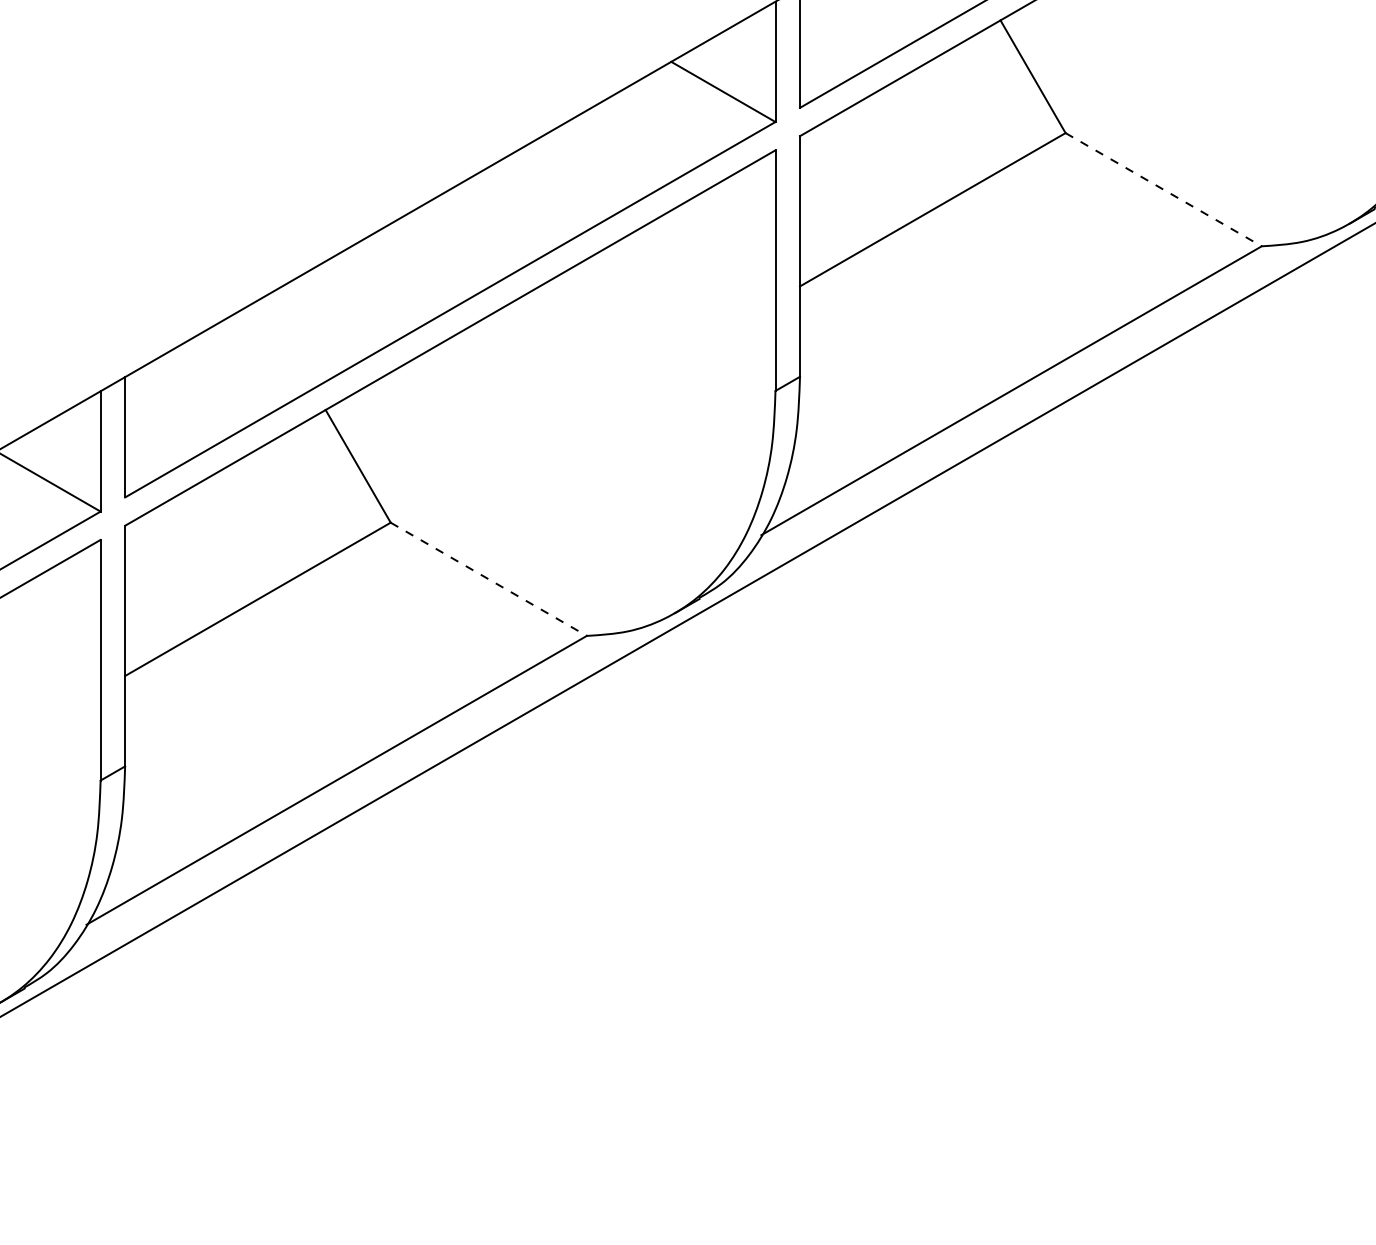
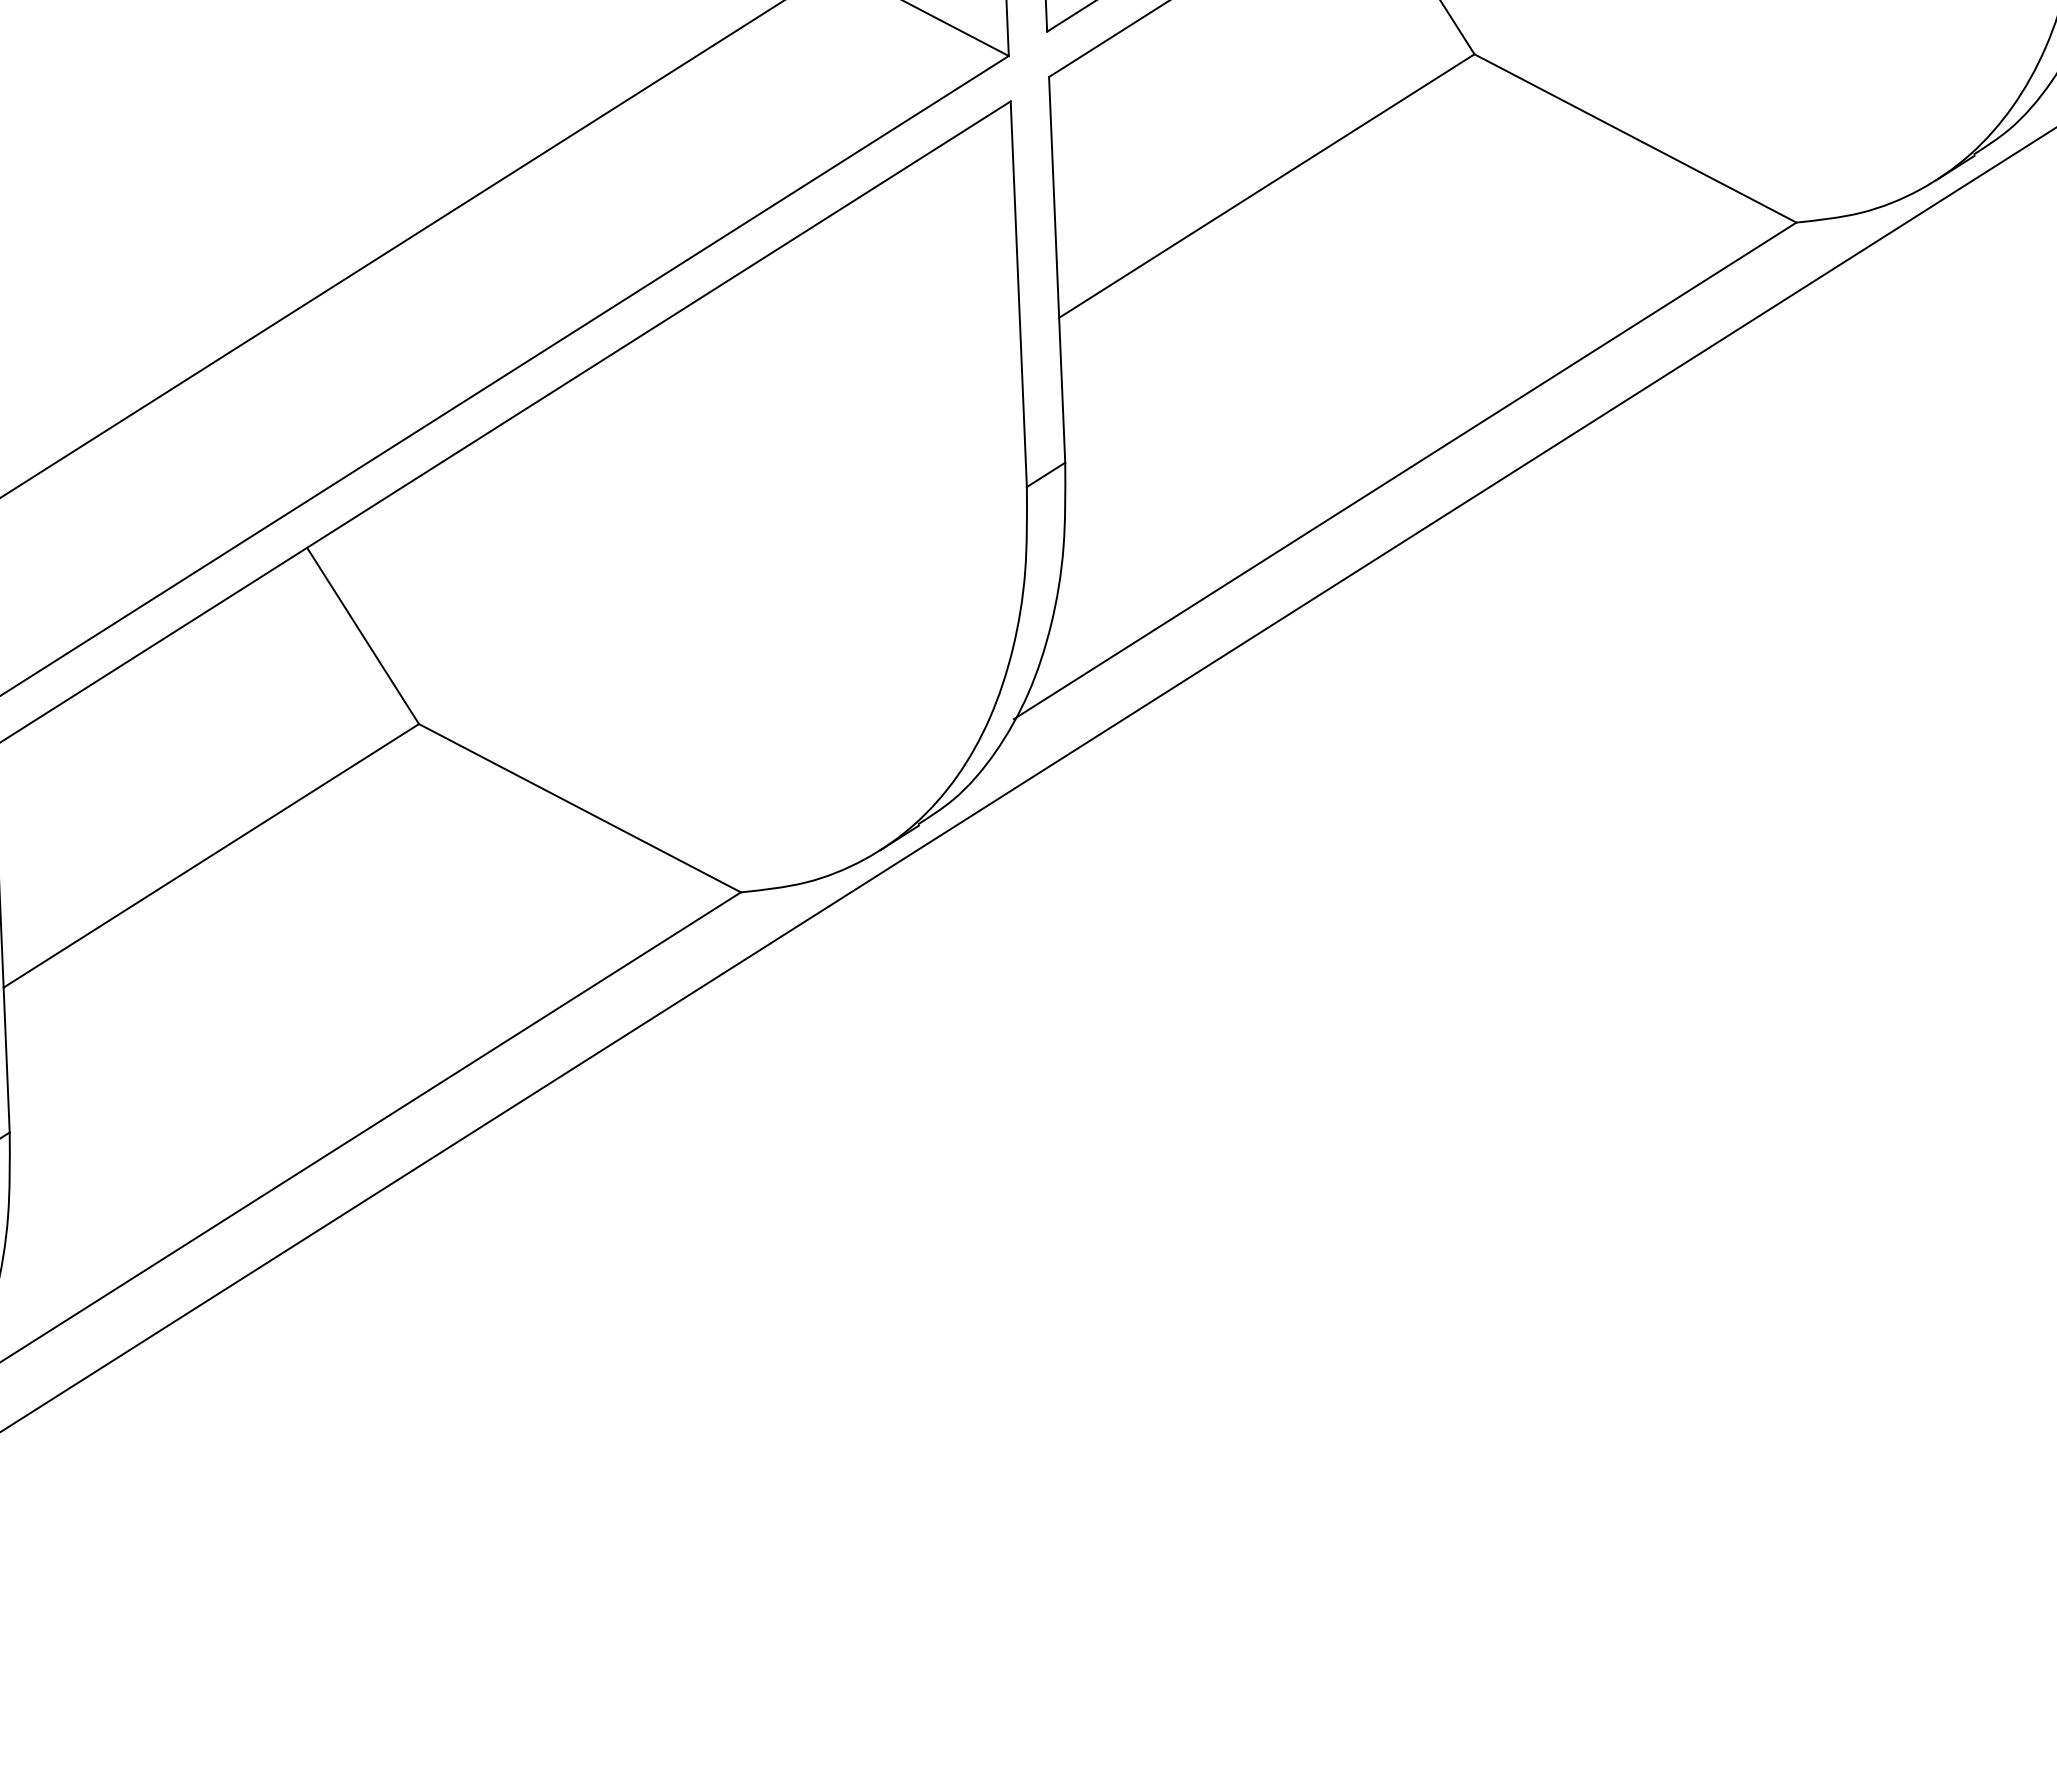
line: (1164, 189) -> (1636, 138), dashed -> solid
line: (489, 579) -> (581, 808), dashed -> solid

